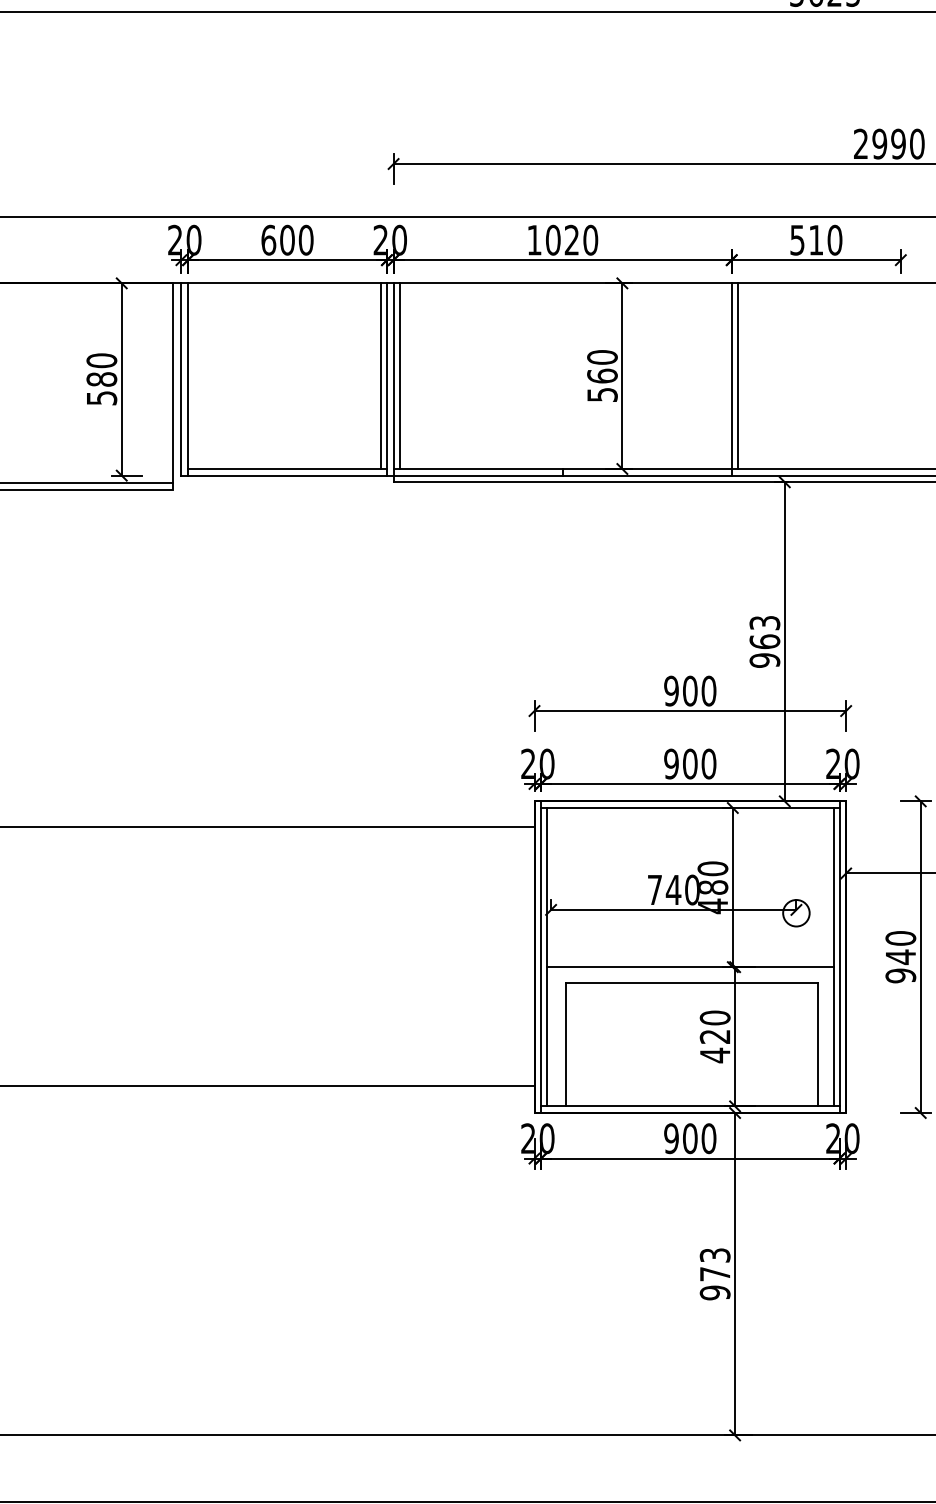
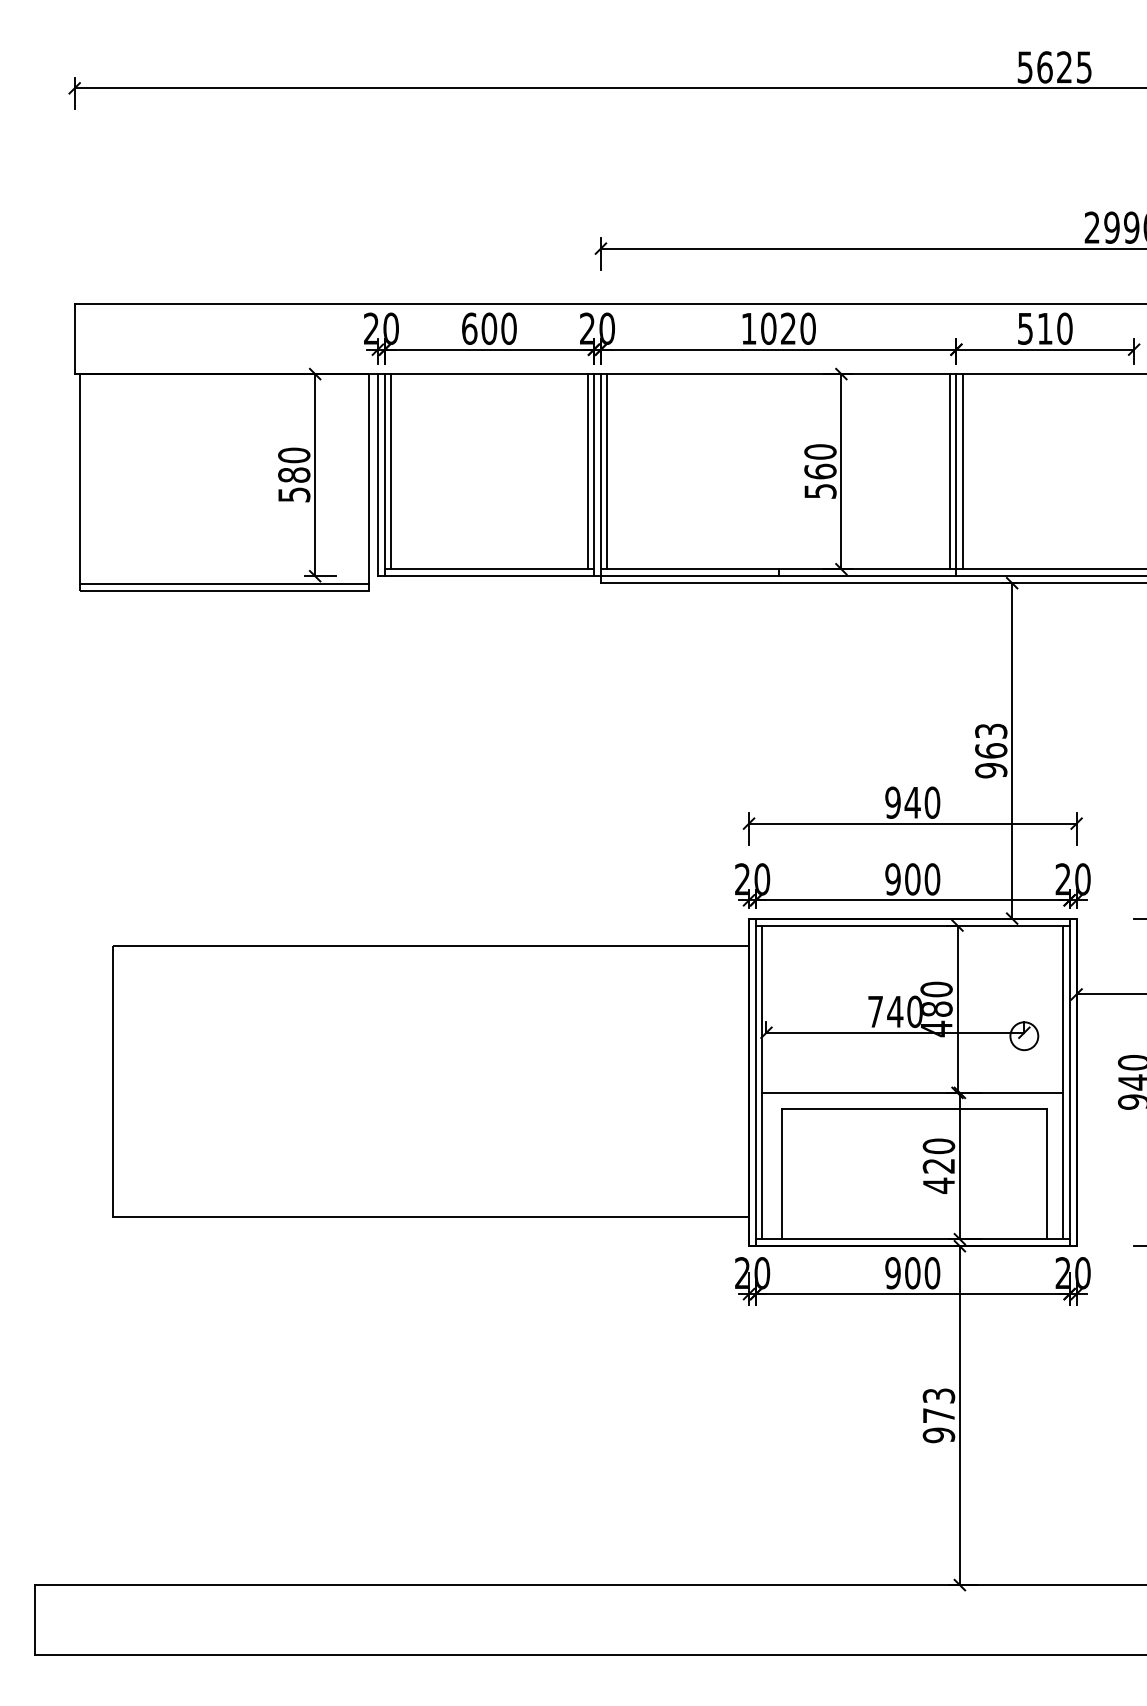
line: (194, 376) -> (391, 471), added
line: (726, 376) -> (950, 471), added
text: (690, 690) -> (912, 802), 900 -> 940

